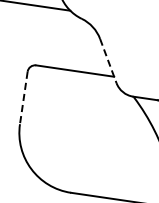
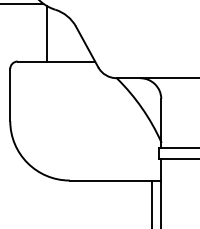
line: (70, 41) -> (47, 33), added
line: (108, 61) -> (87, 47), dashed -> solid
line: (24, 98) -> (10, 95), dashed -> solid

